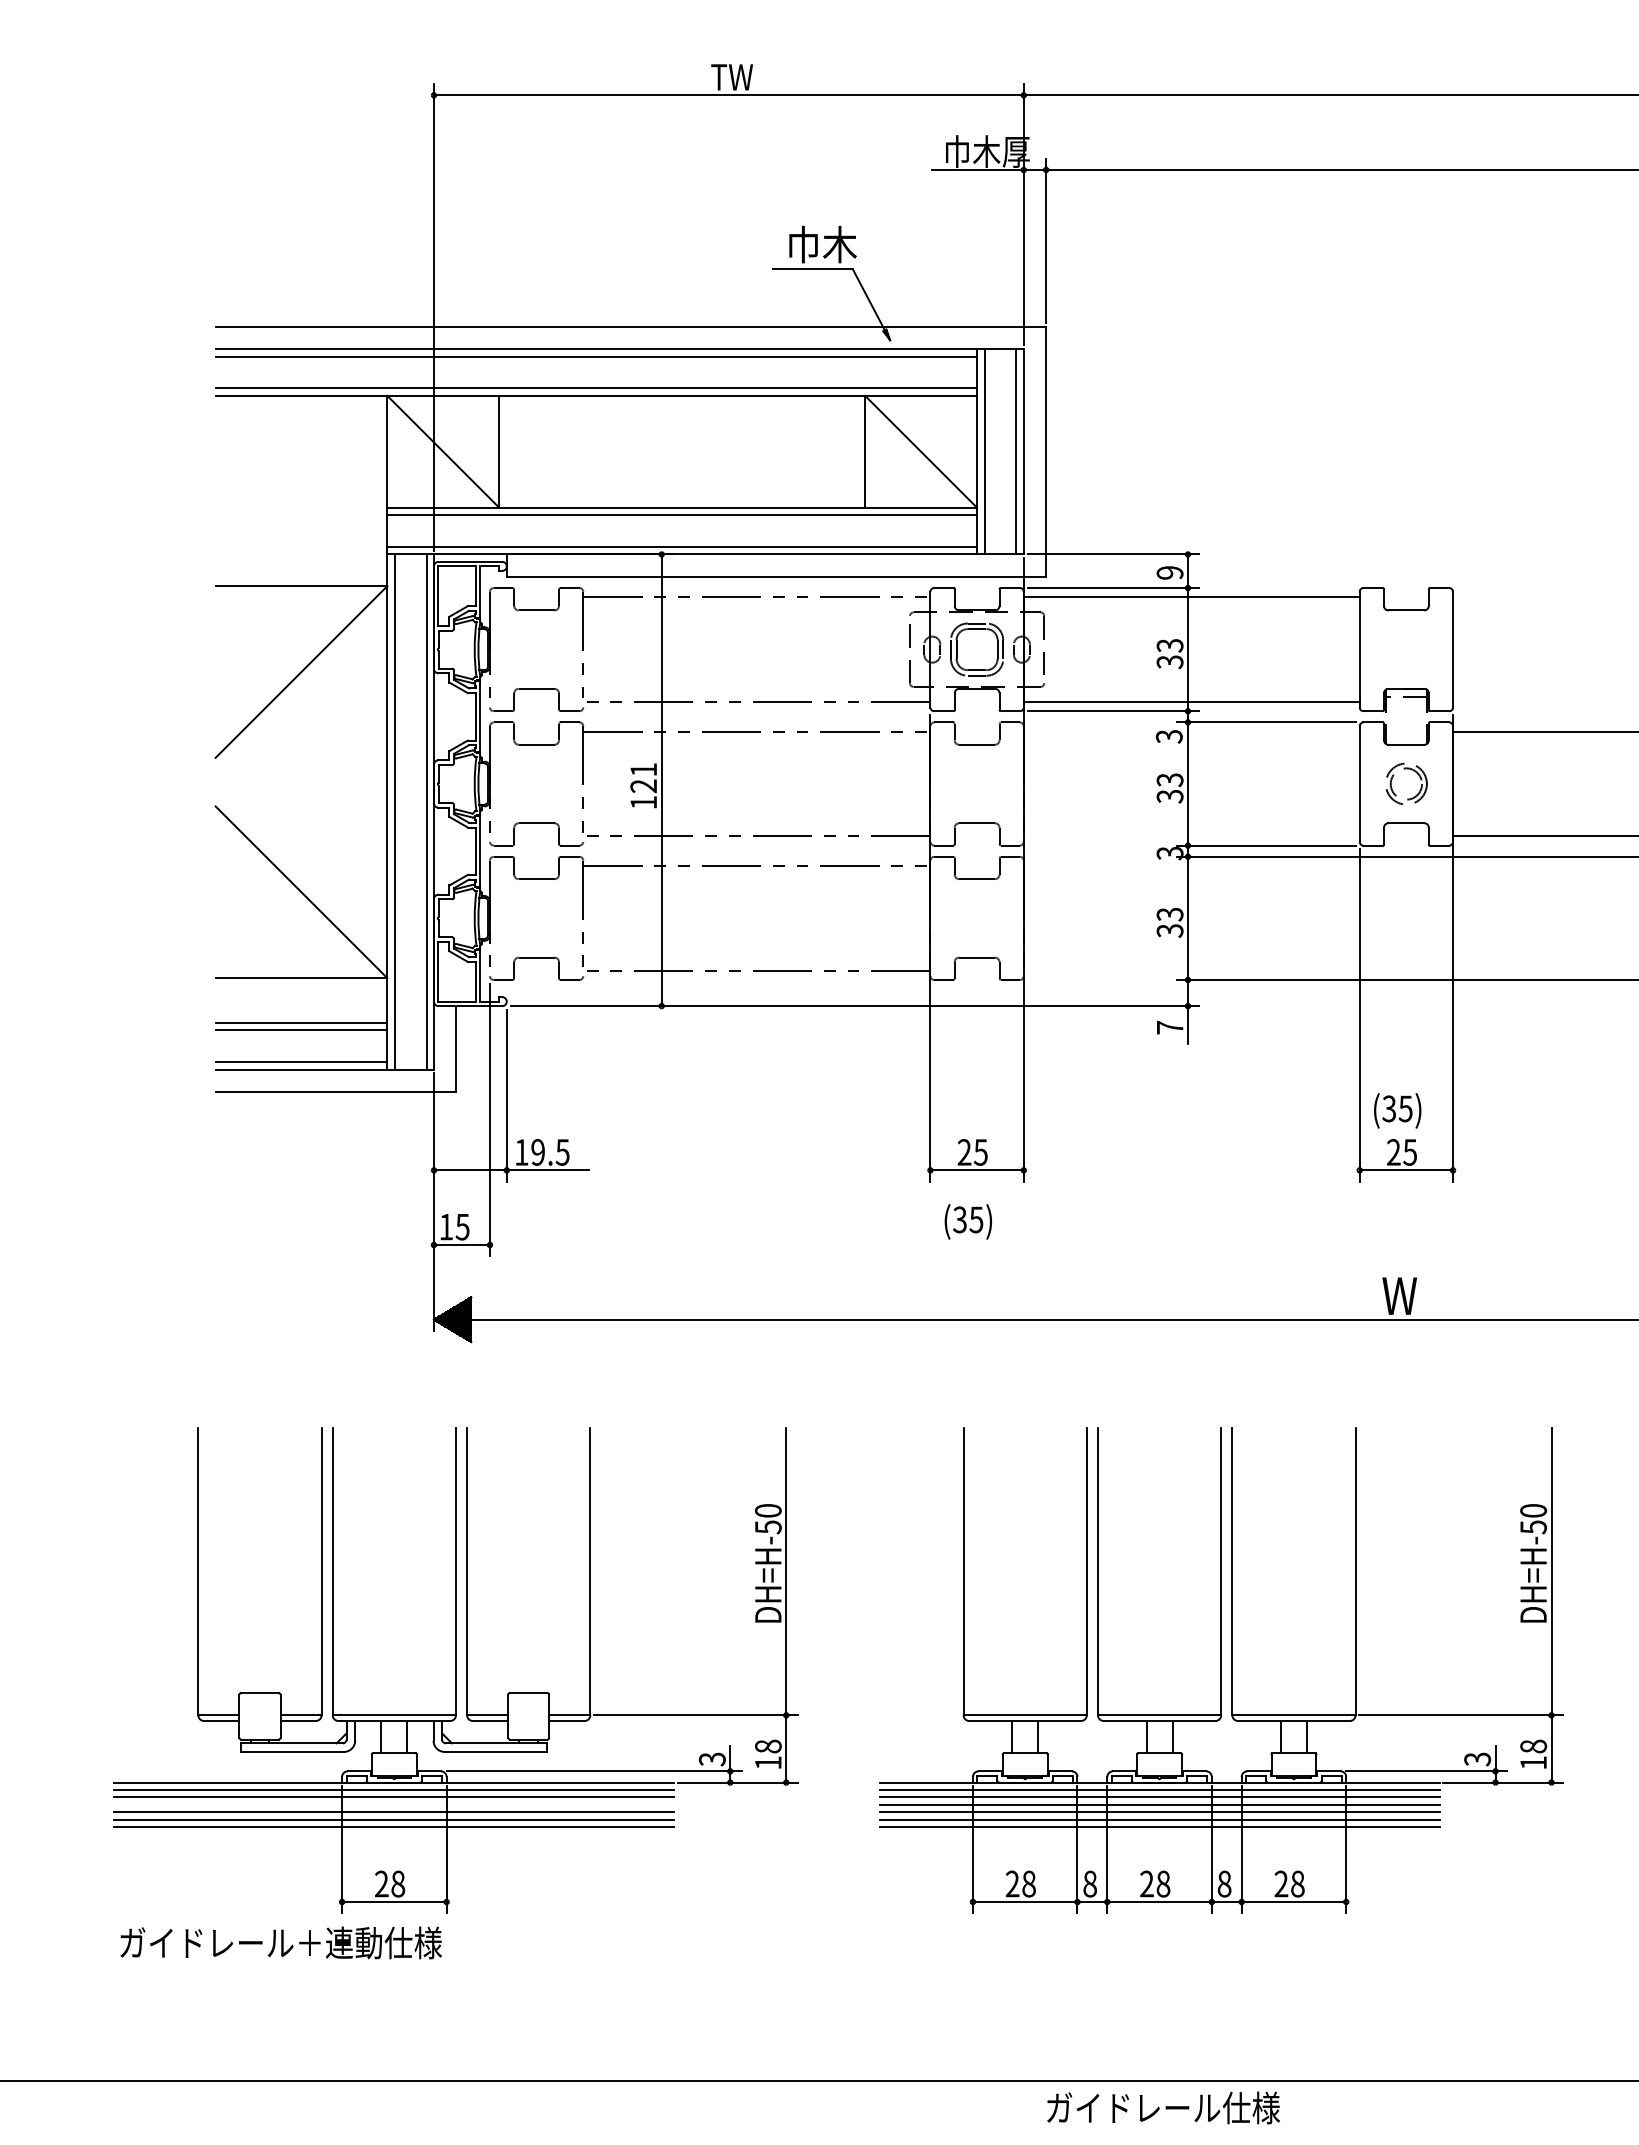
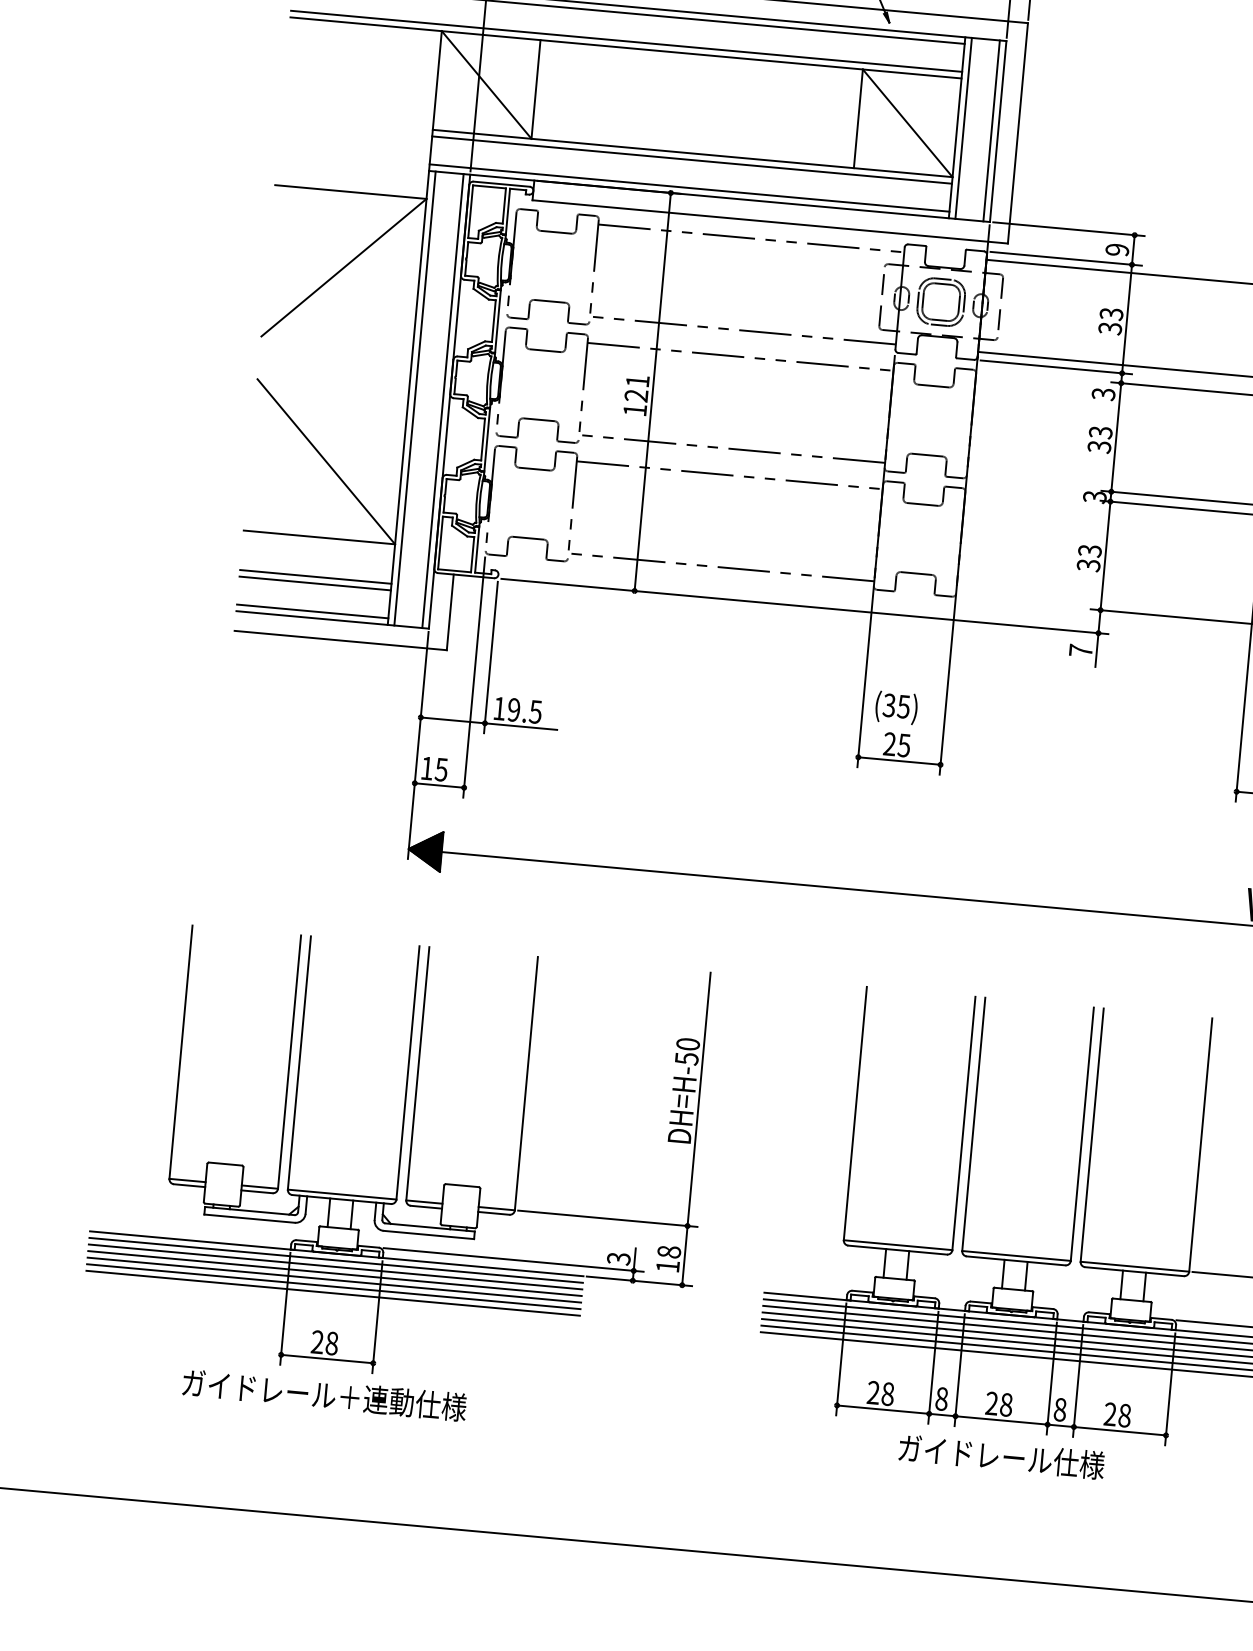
text: (968, 1221) -> (896, 707), moved
line: (394, 1804) -> (335, 1273), added
text: (280, 1942) -> (324, 1394), moved
text: (1163, 2107) -> (1001, 1456), moved

